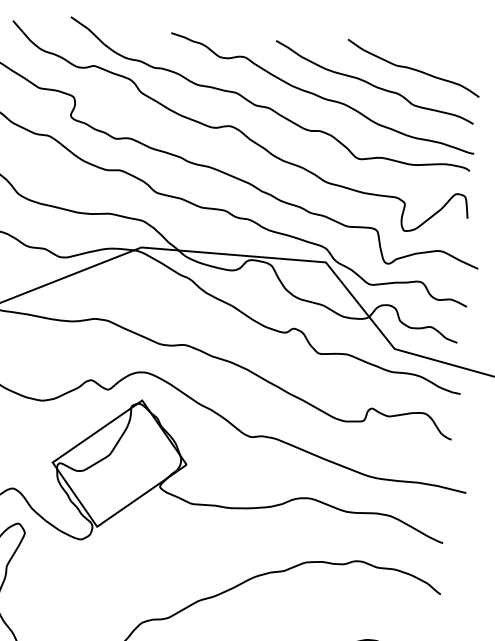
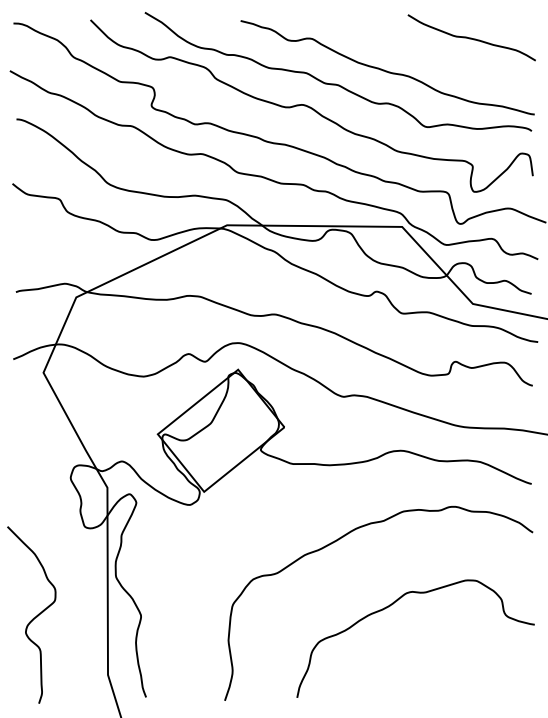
curve: (372, 84) -> (434, 55), removed

